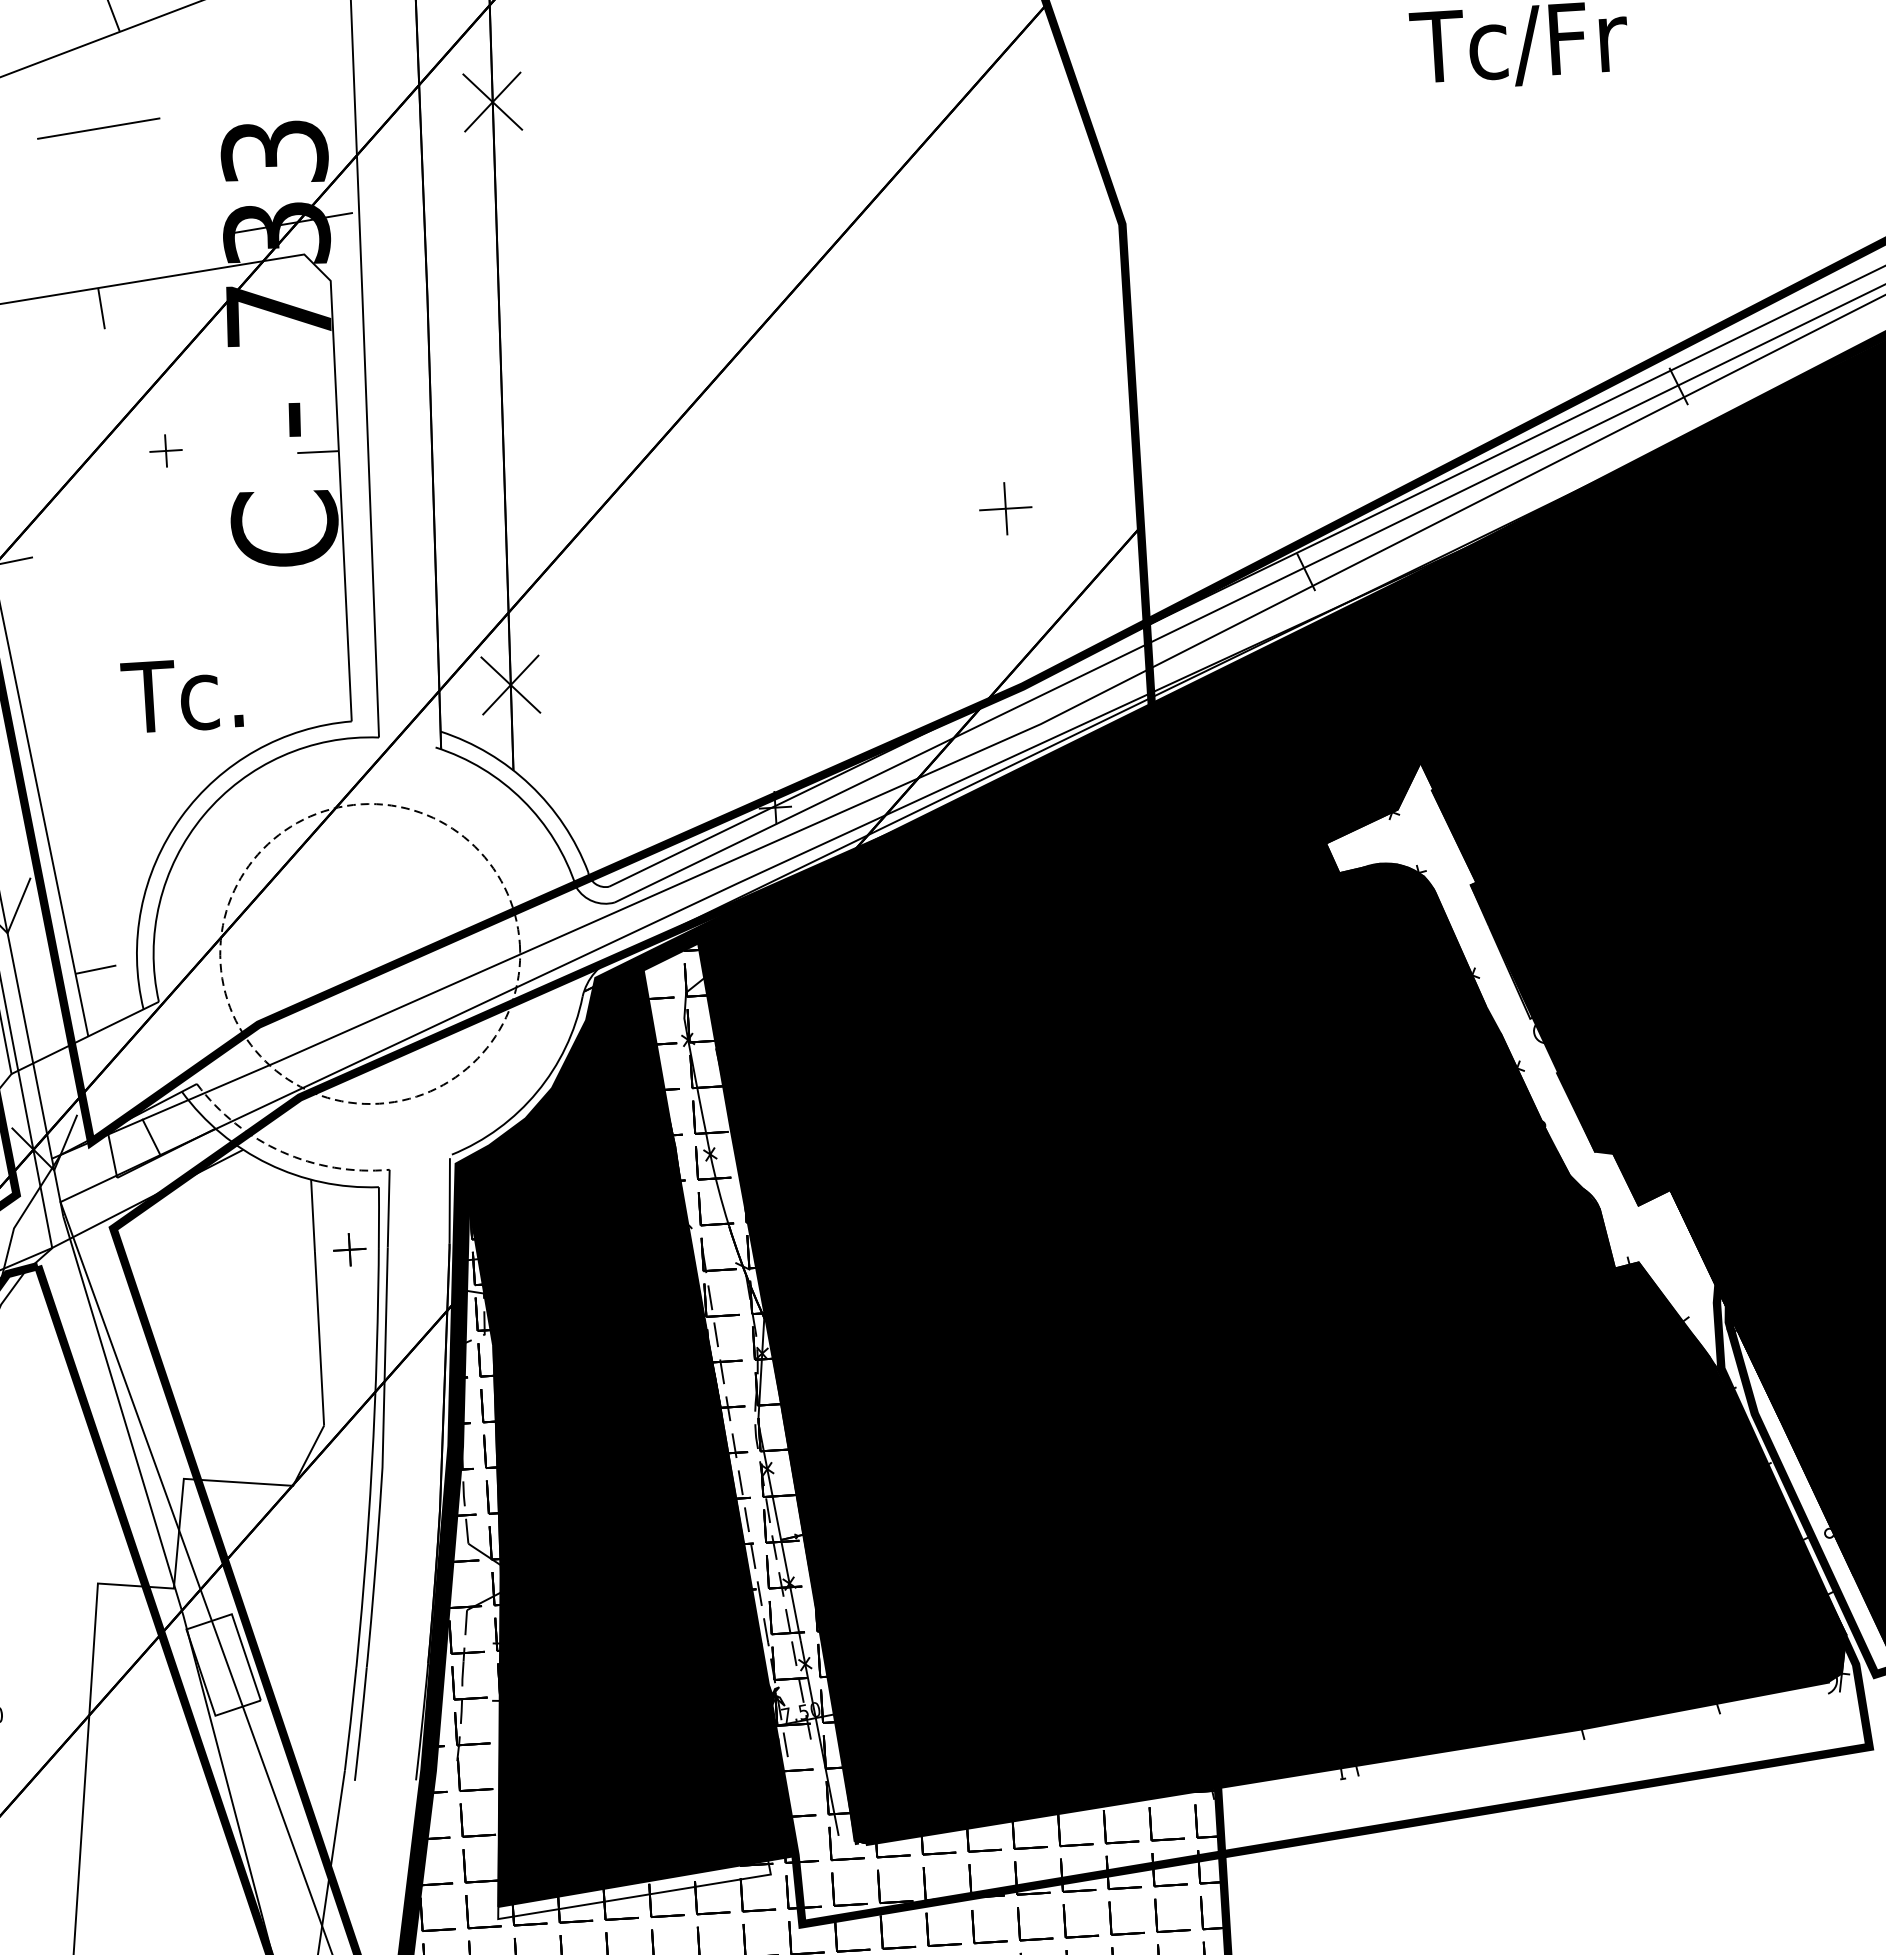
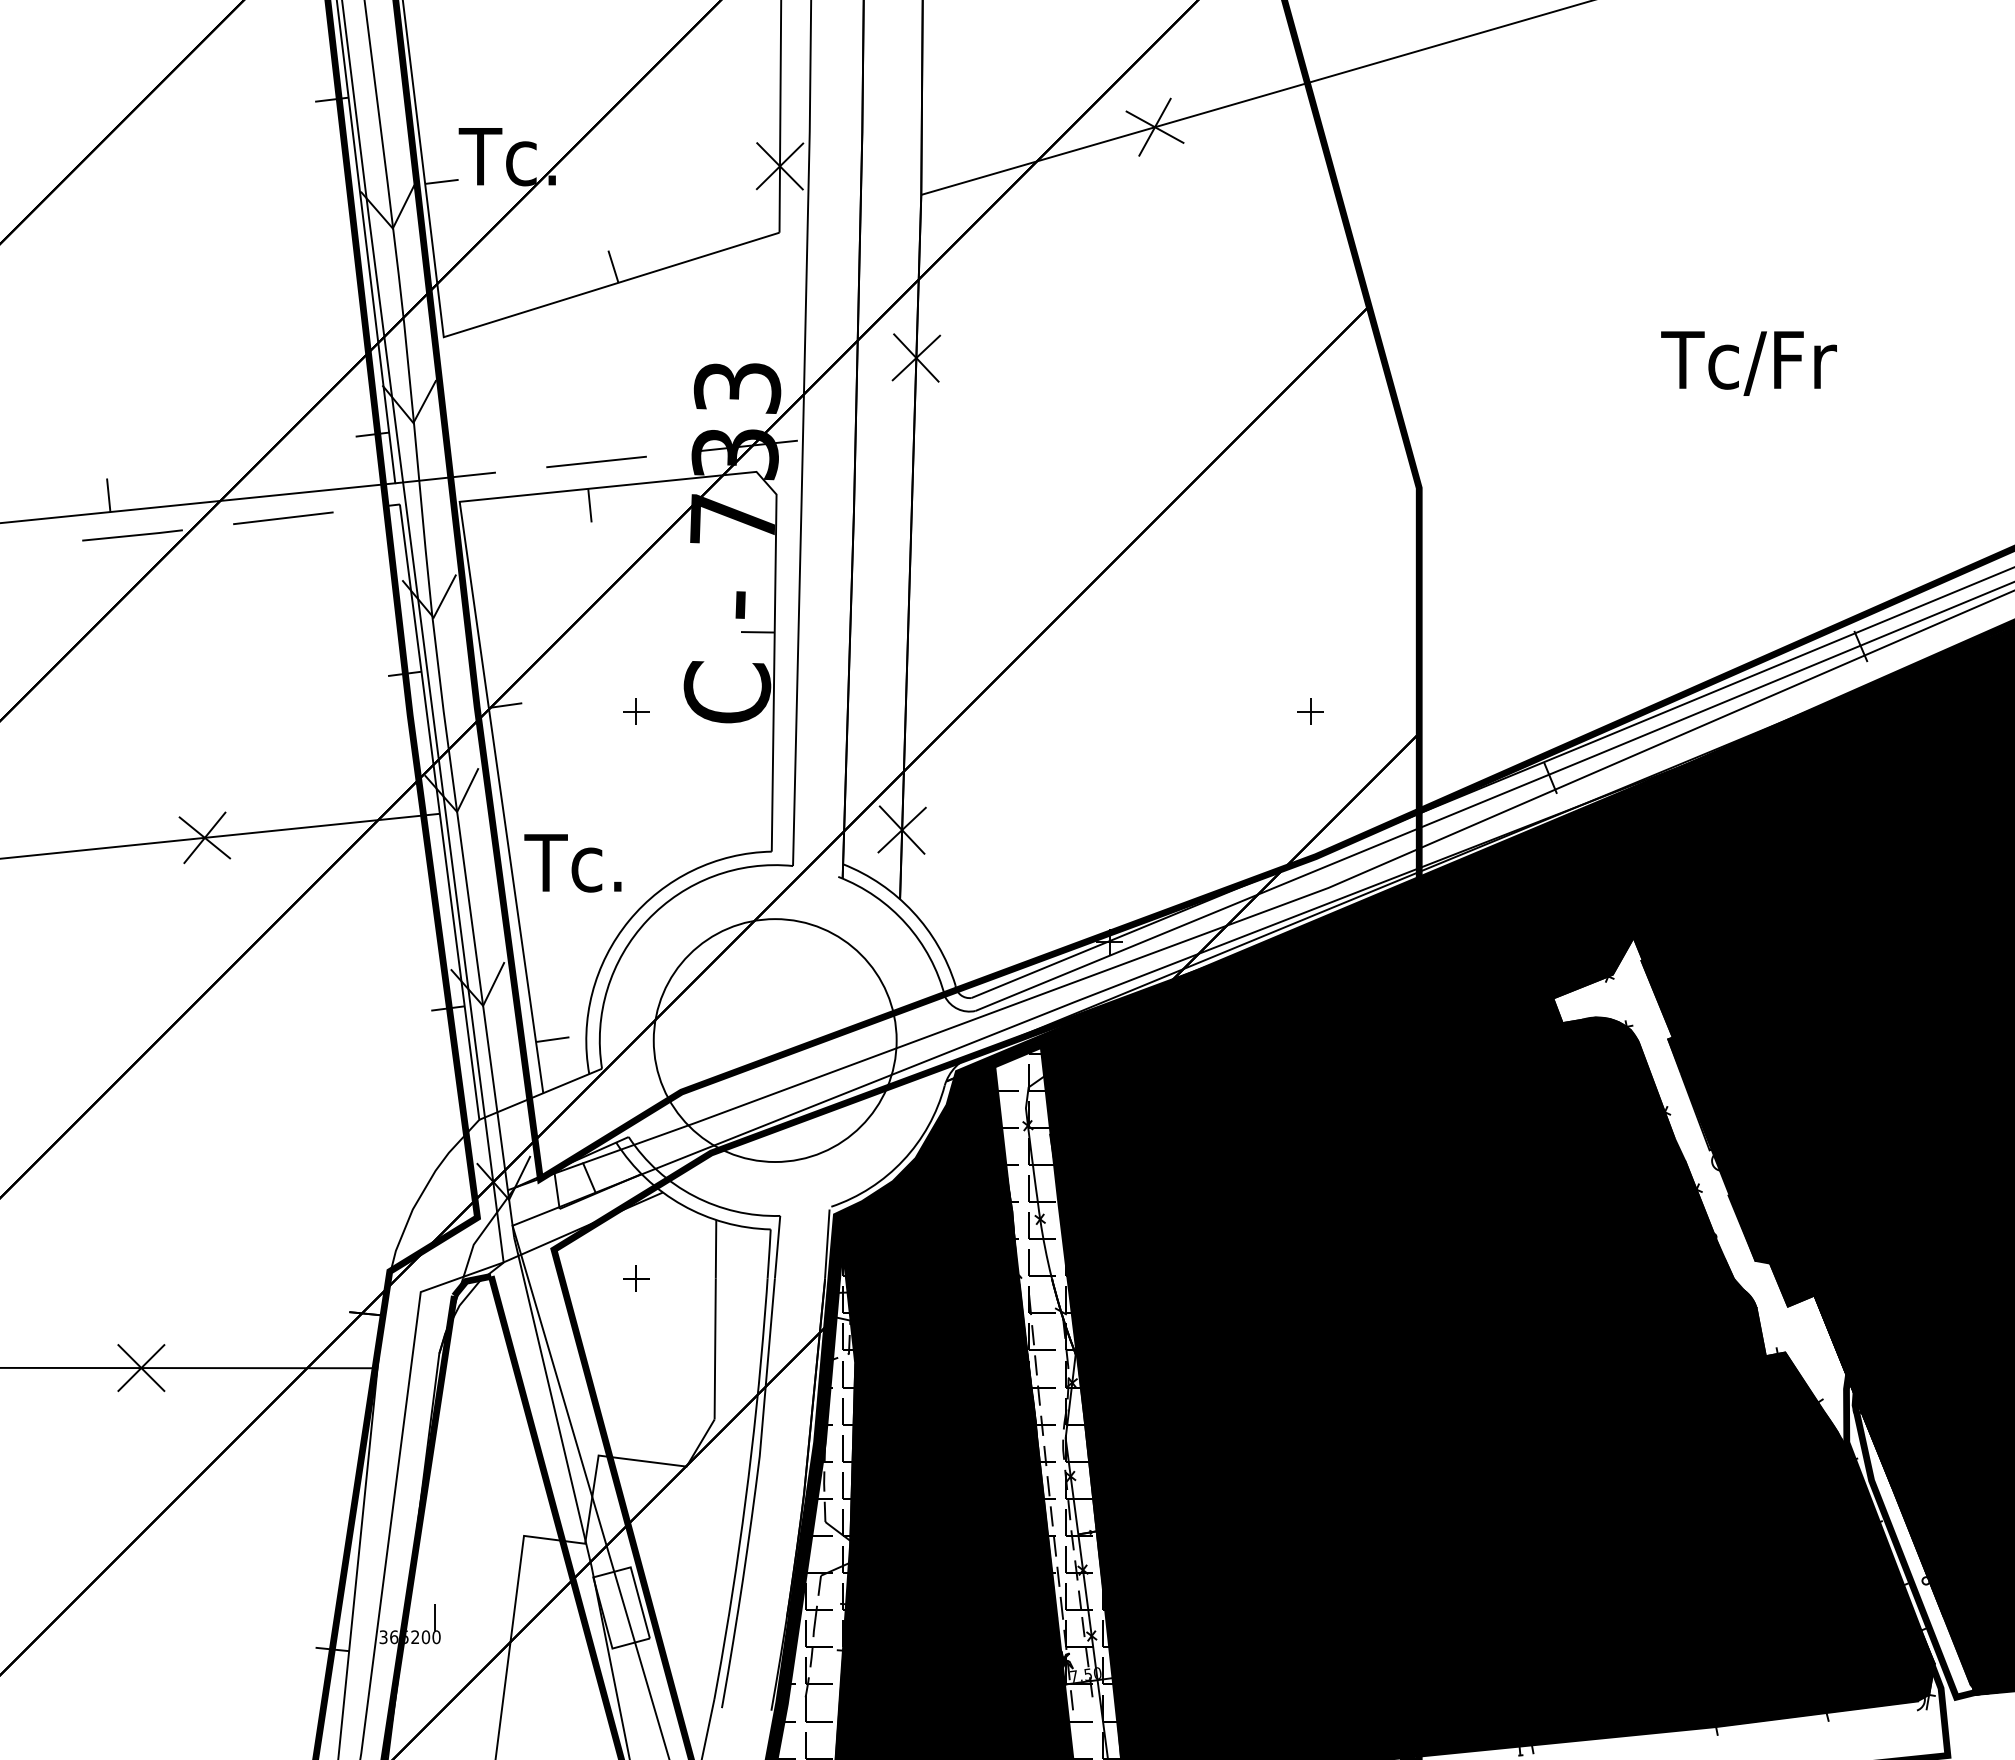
line: (98, 128) -> (596, 461), moved
part: (166, 450) -> (636, 711), moved
part: (1005, 508) -> (1310, 711), size x0.62
text: (181, 695) -> (572, 863), moved
circle: (369, 954) -> (774, 1040), dashed -> solid
arc: (282, 1152) -> (694, 1196), dashed -> solid
part: (350, 1249) -> (636, 1278), moved

